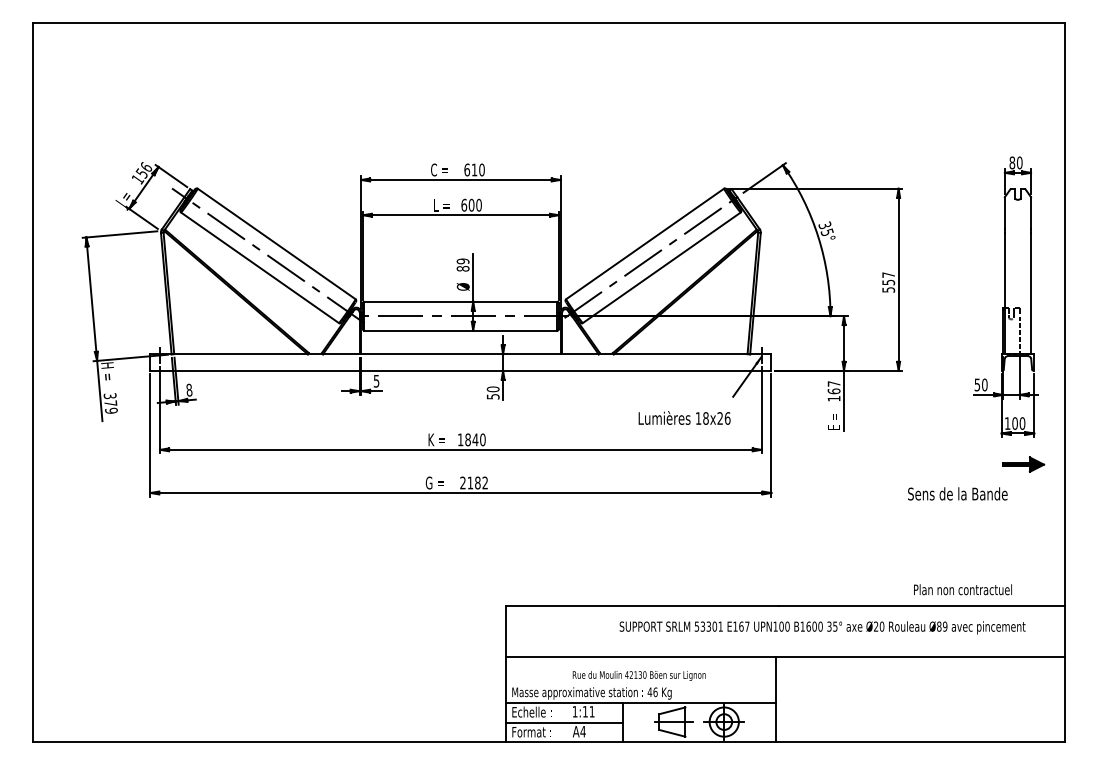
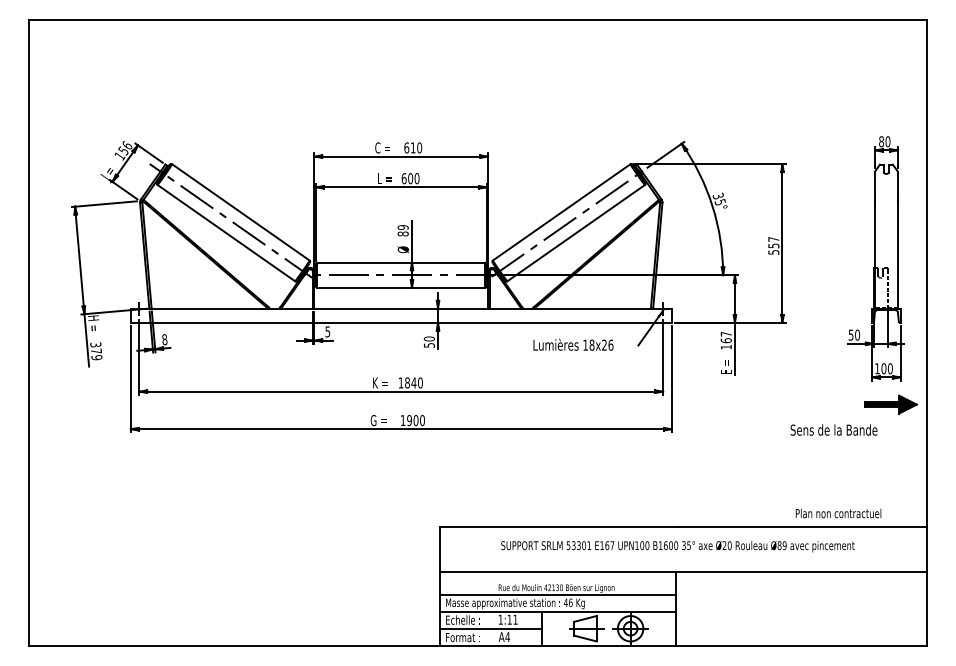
text: (684, 417) -> (573, 344), moved
part: (1023, 464) -> (891, 404), size x1.43
text: (474, 482) -> (413, 420), 2182 -> 1900
text: (822, 627) -> (677, 546), moved
line: (640, 682) -> (557, 594), added

